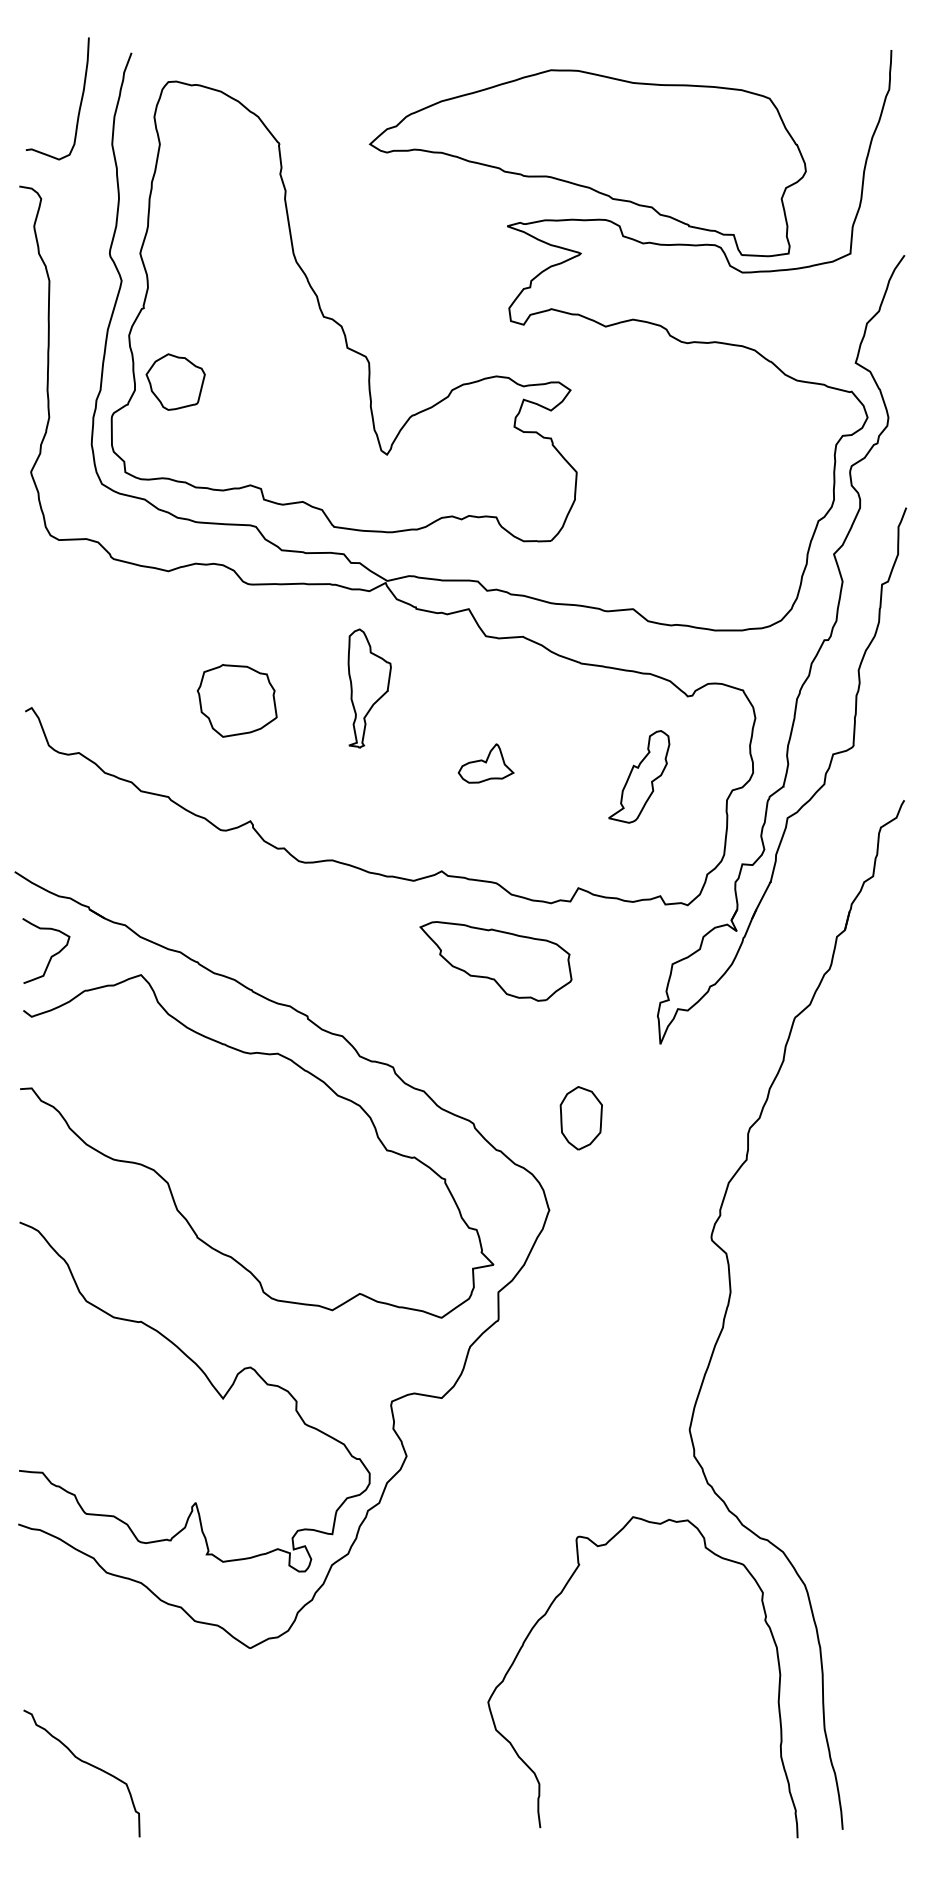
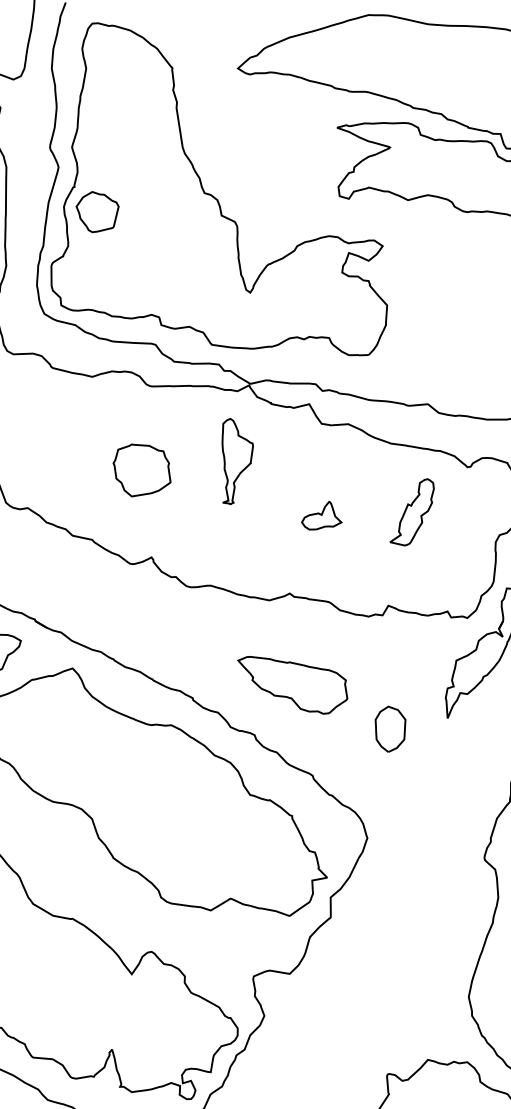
part: (175, 381) -> (97, 211), moved
part: (639, 776) -> (412, 512), moved
part: (495, 961) -> (292, 685), moved
part: (580, 1118) -> (389, 729), moved

